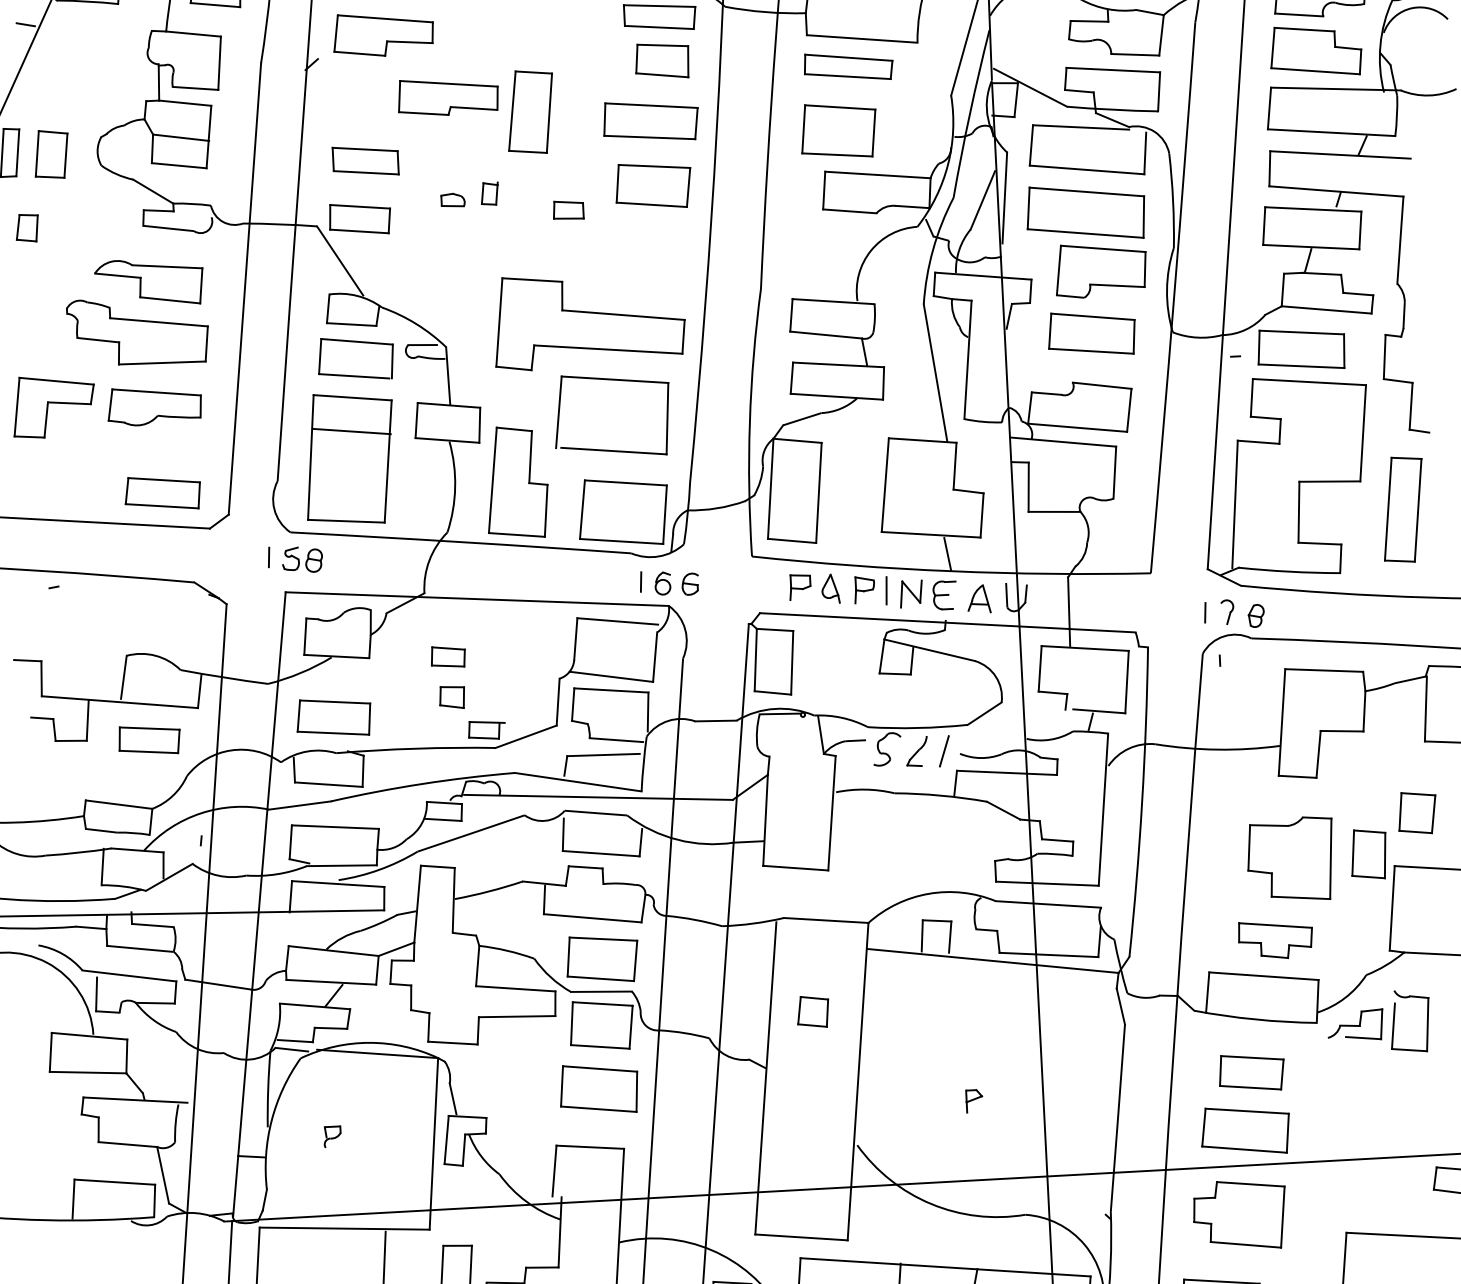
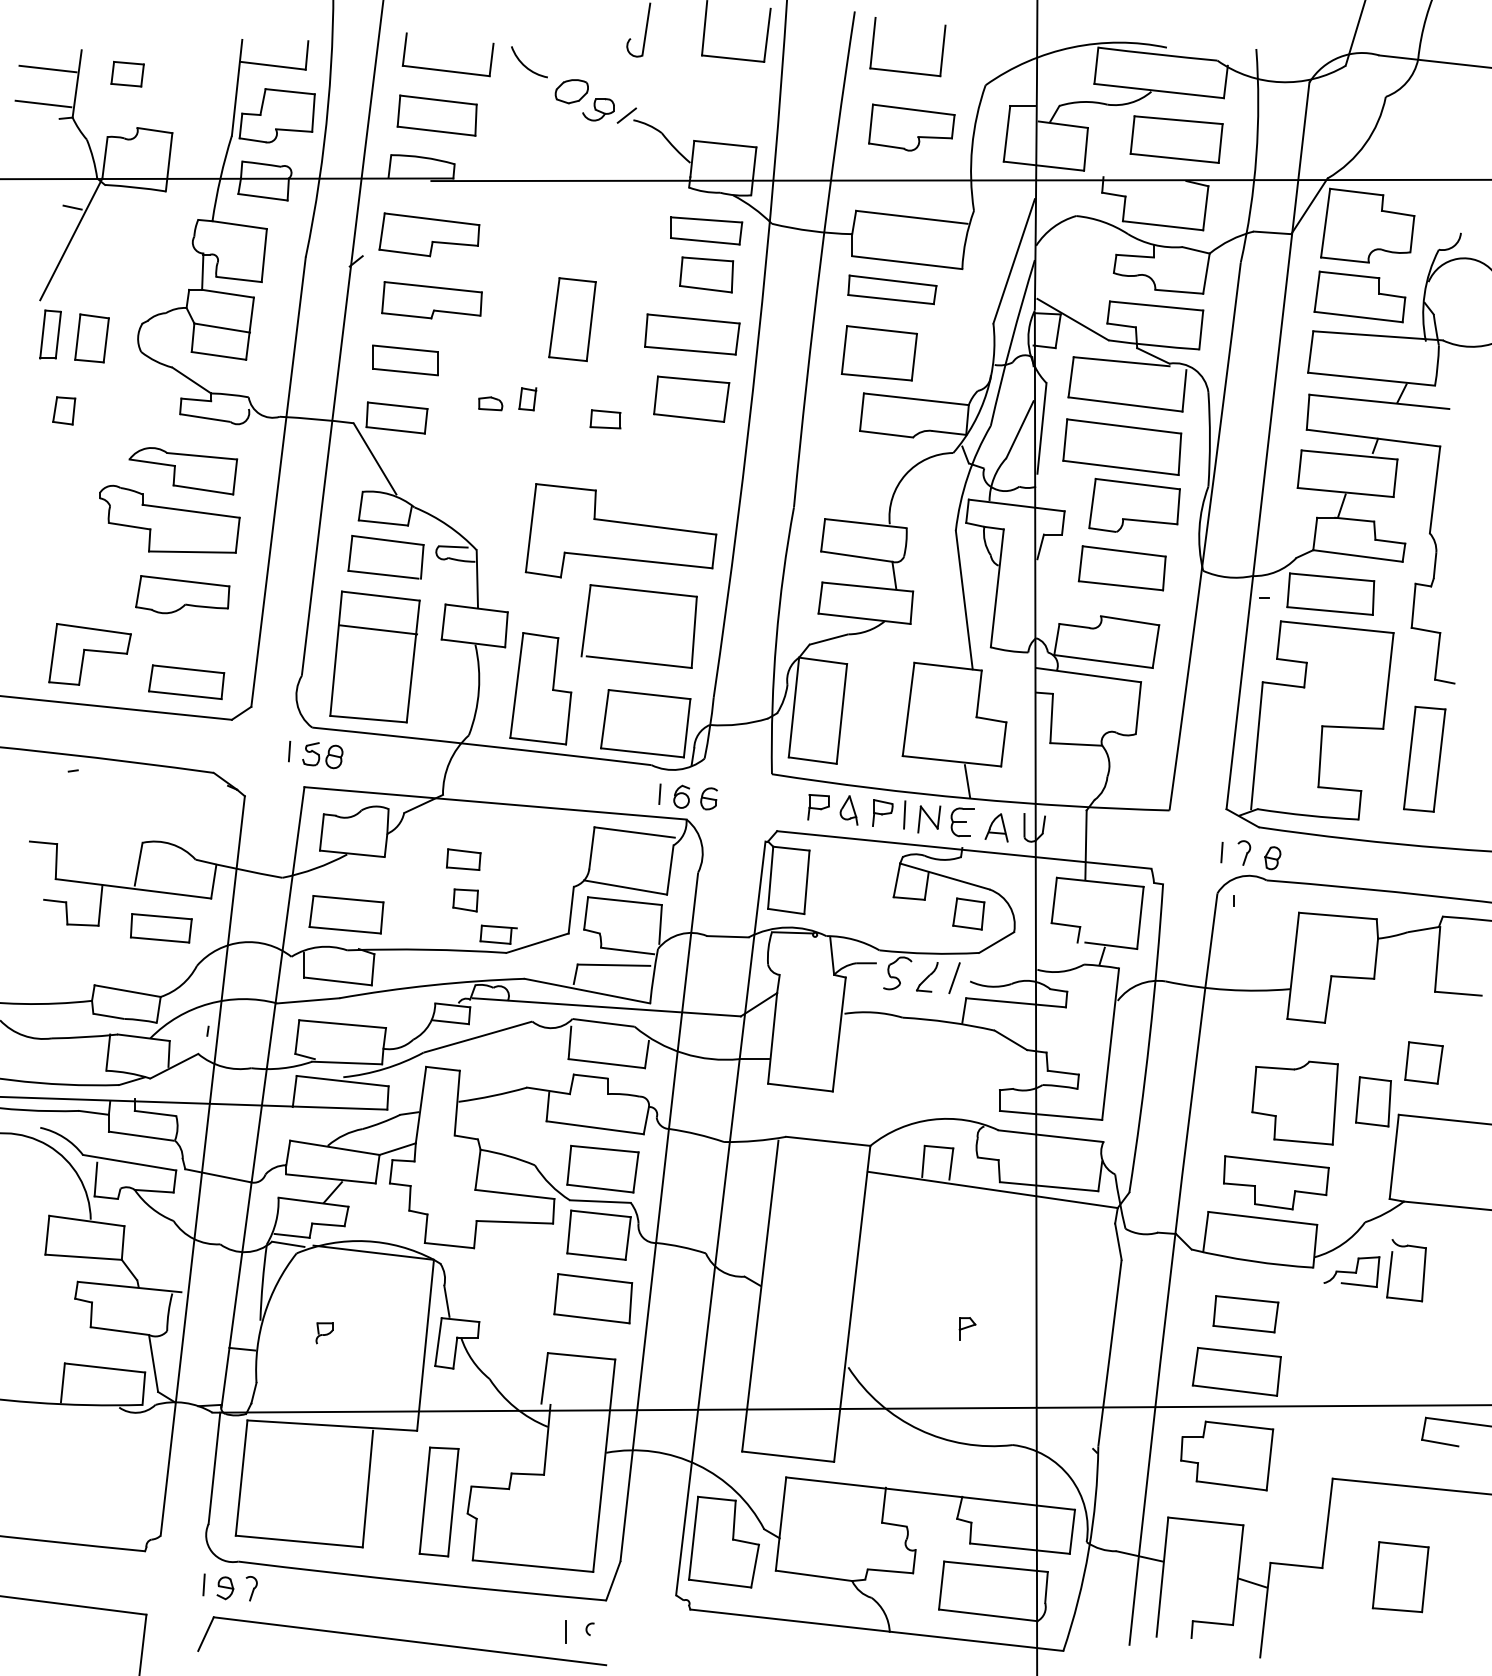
part: (447, 97) -> (431, 300), moved
part: (53, 406) -> (89, 654), moved
part: (1275, 939) -> (1276, 1182), size x1.43
part: (812, 1011) -> (968, 913), moved

